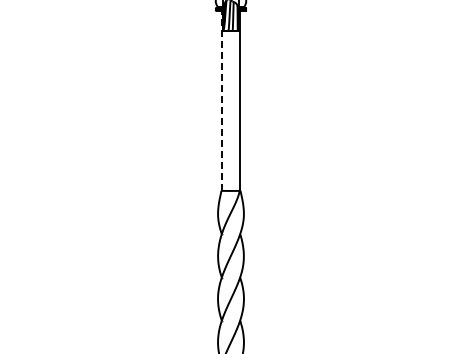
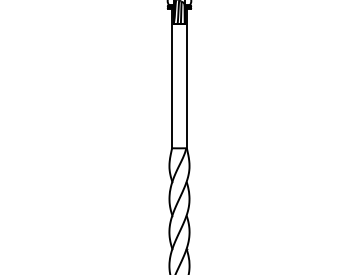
line: (221, 100) -> (172, 78), dashed -> solid

